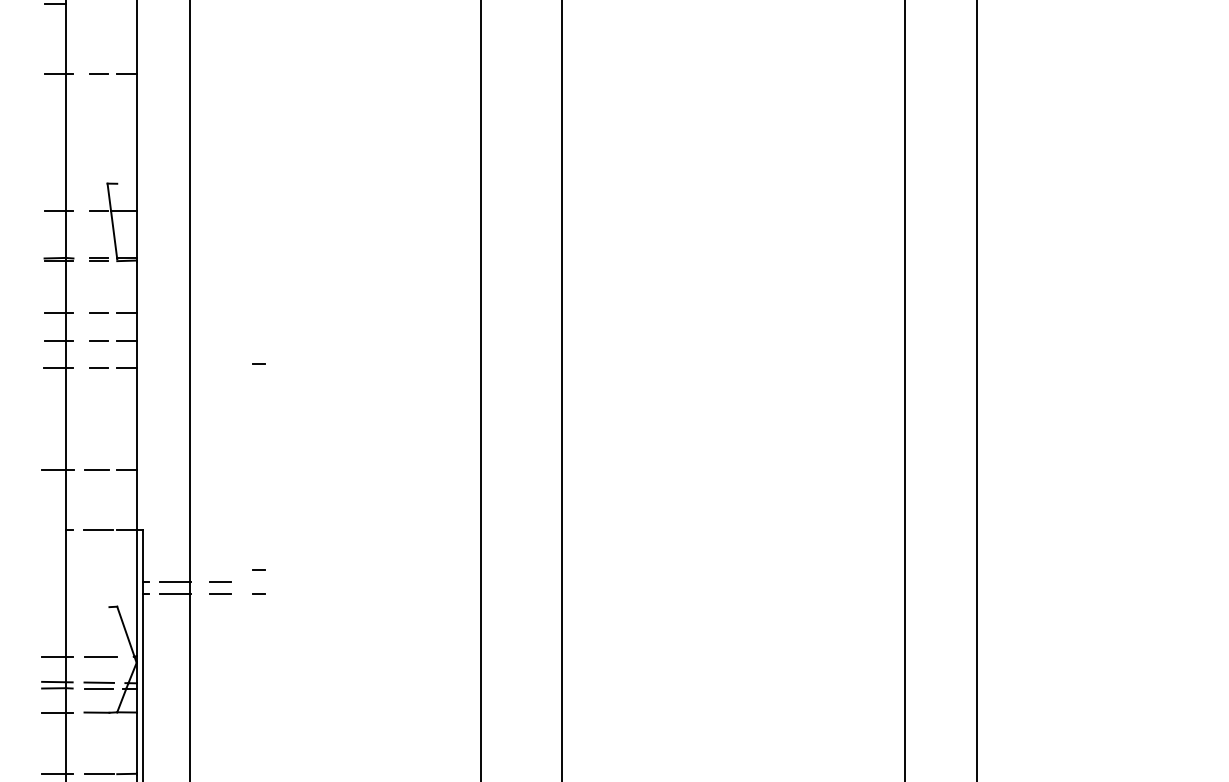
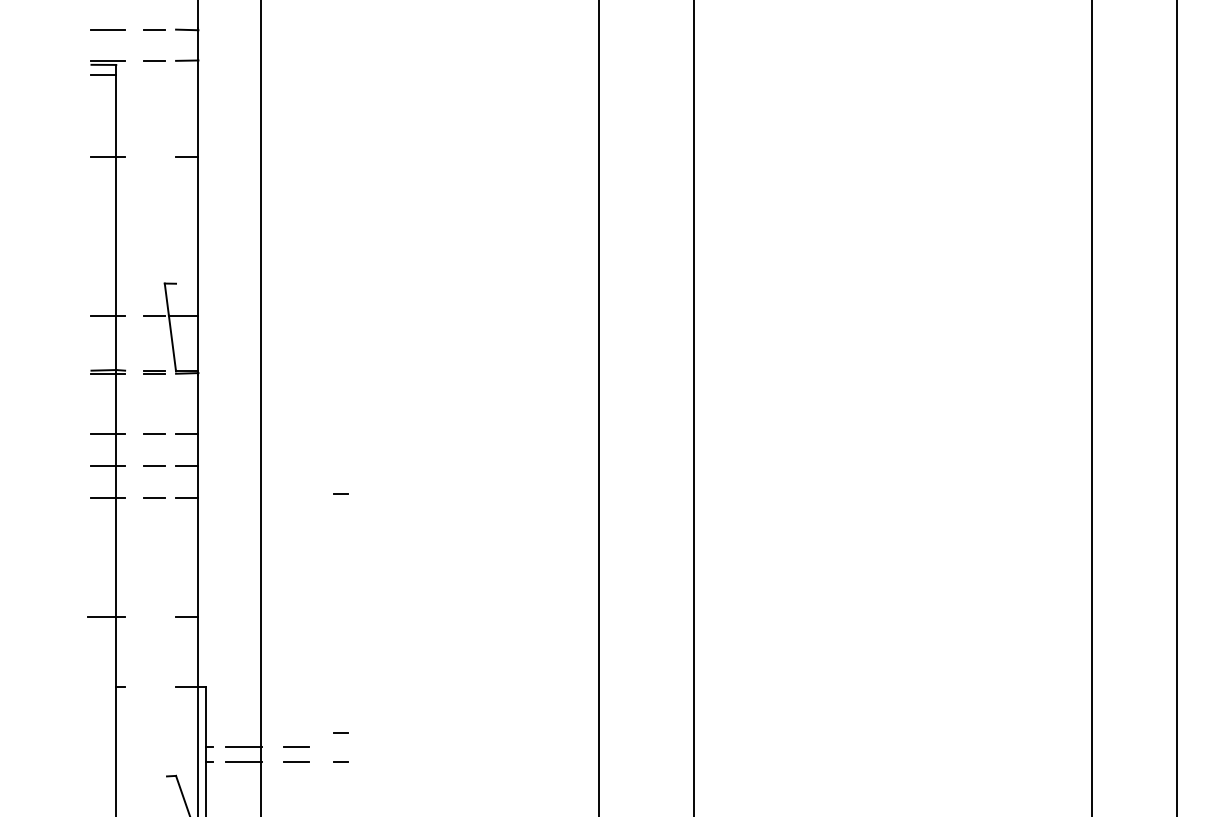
line: (98, 73) -> (154, 155), removed
line: (96, 470) -> (151, 617), removed
line: (97, 530) -> (153, 687), removed

